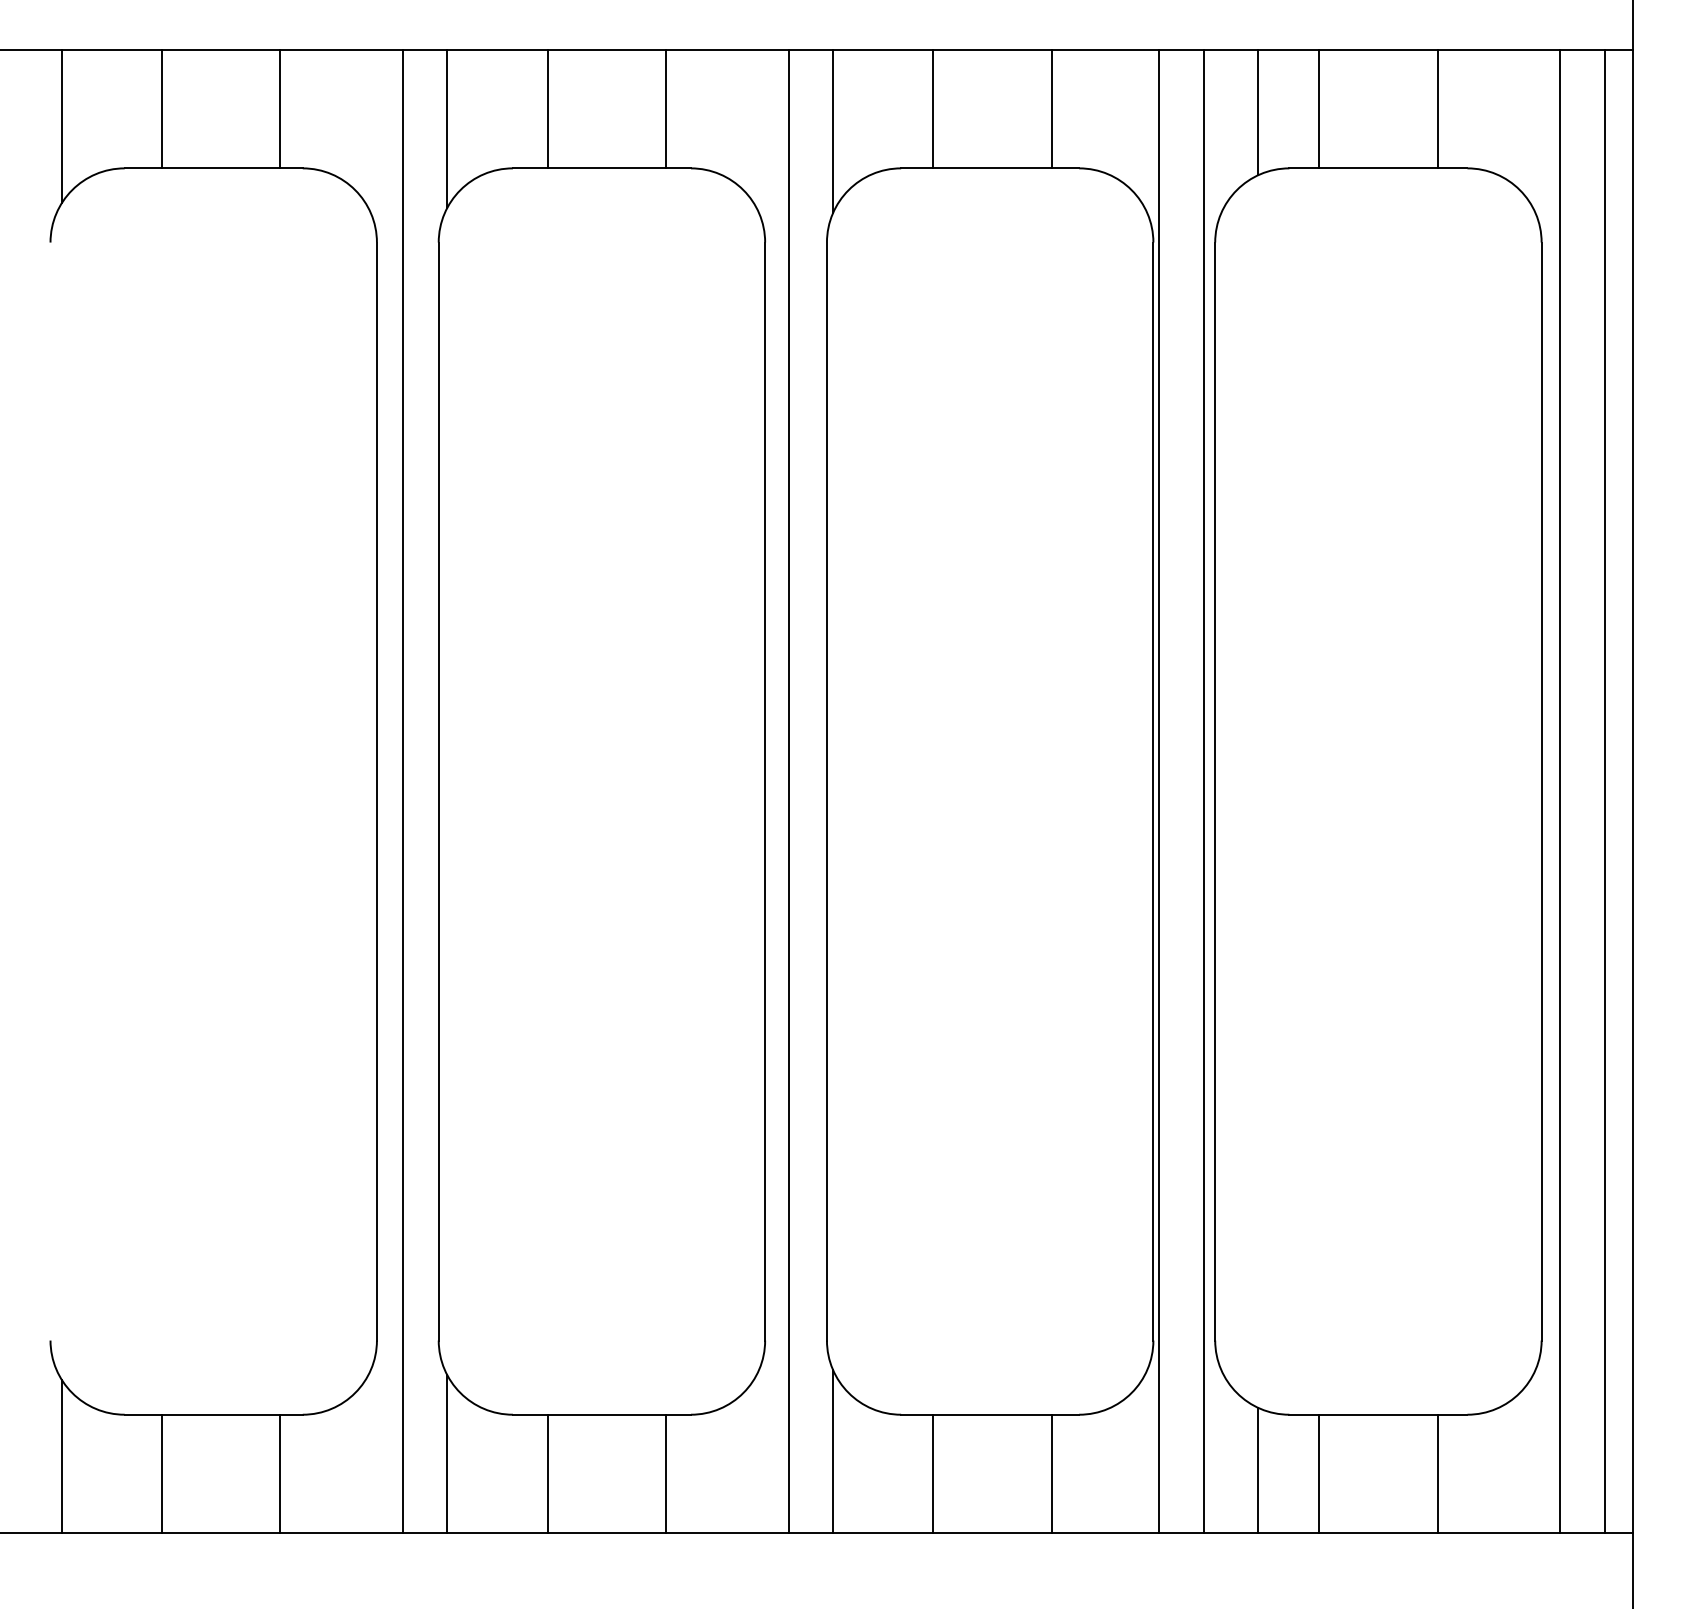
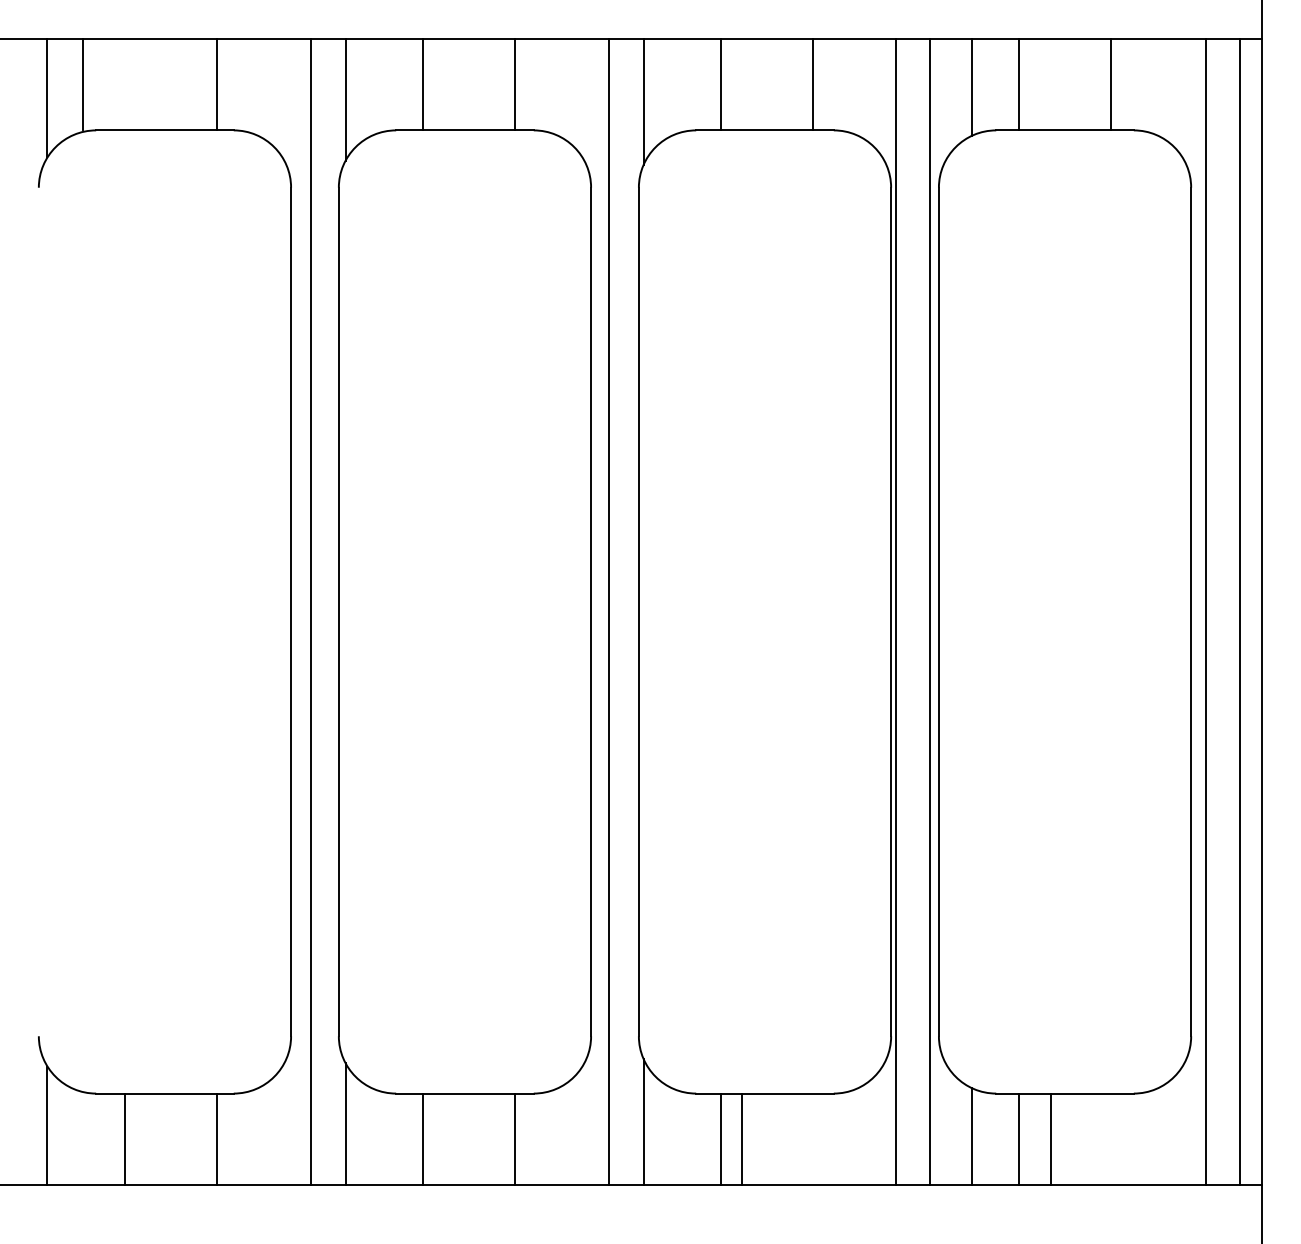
line: (161, 108) -> (82, 84), moved
line: (1051, 1473) -> (741, 1139), moved
line: (1437, 1473) -> (1050, 1139), moved

